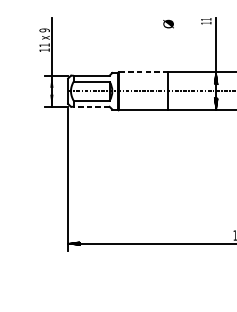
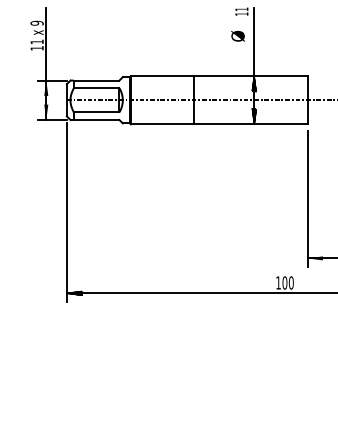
text: (168, 23) -> (237, 35), moved
line: (142, 72) -> (161, 76), dashed -> solid
line: (91, 106) -> (96, 119), dashed -> solid

